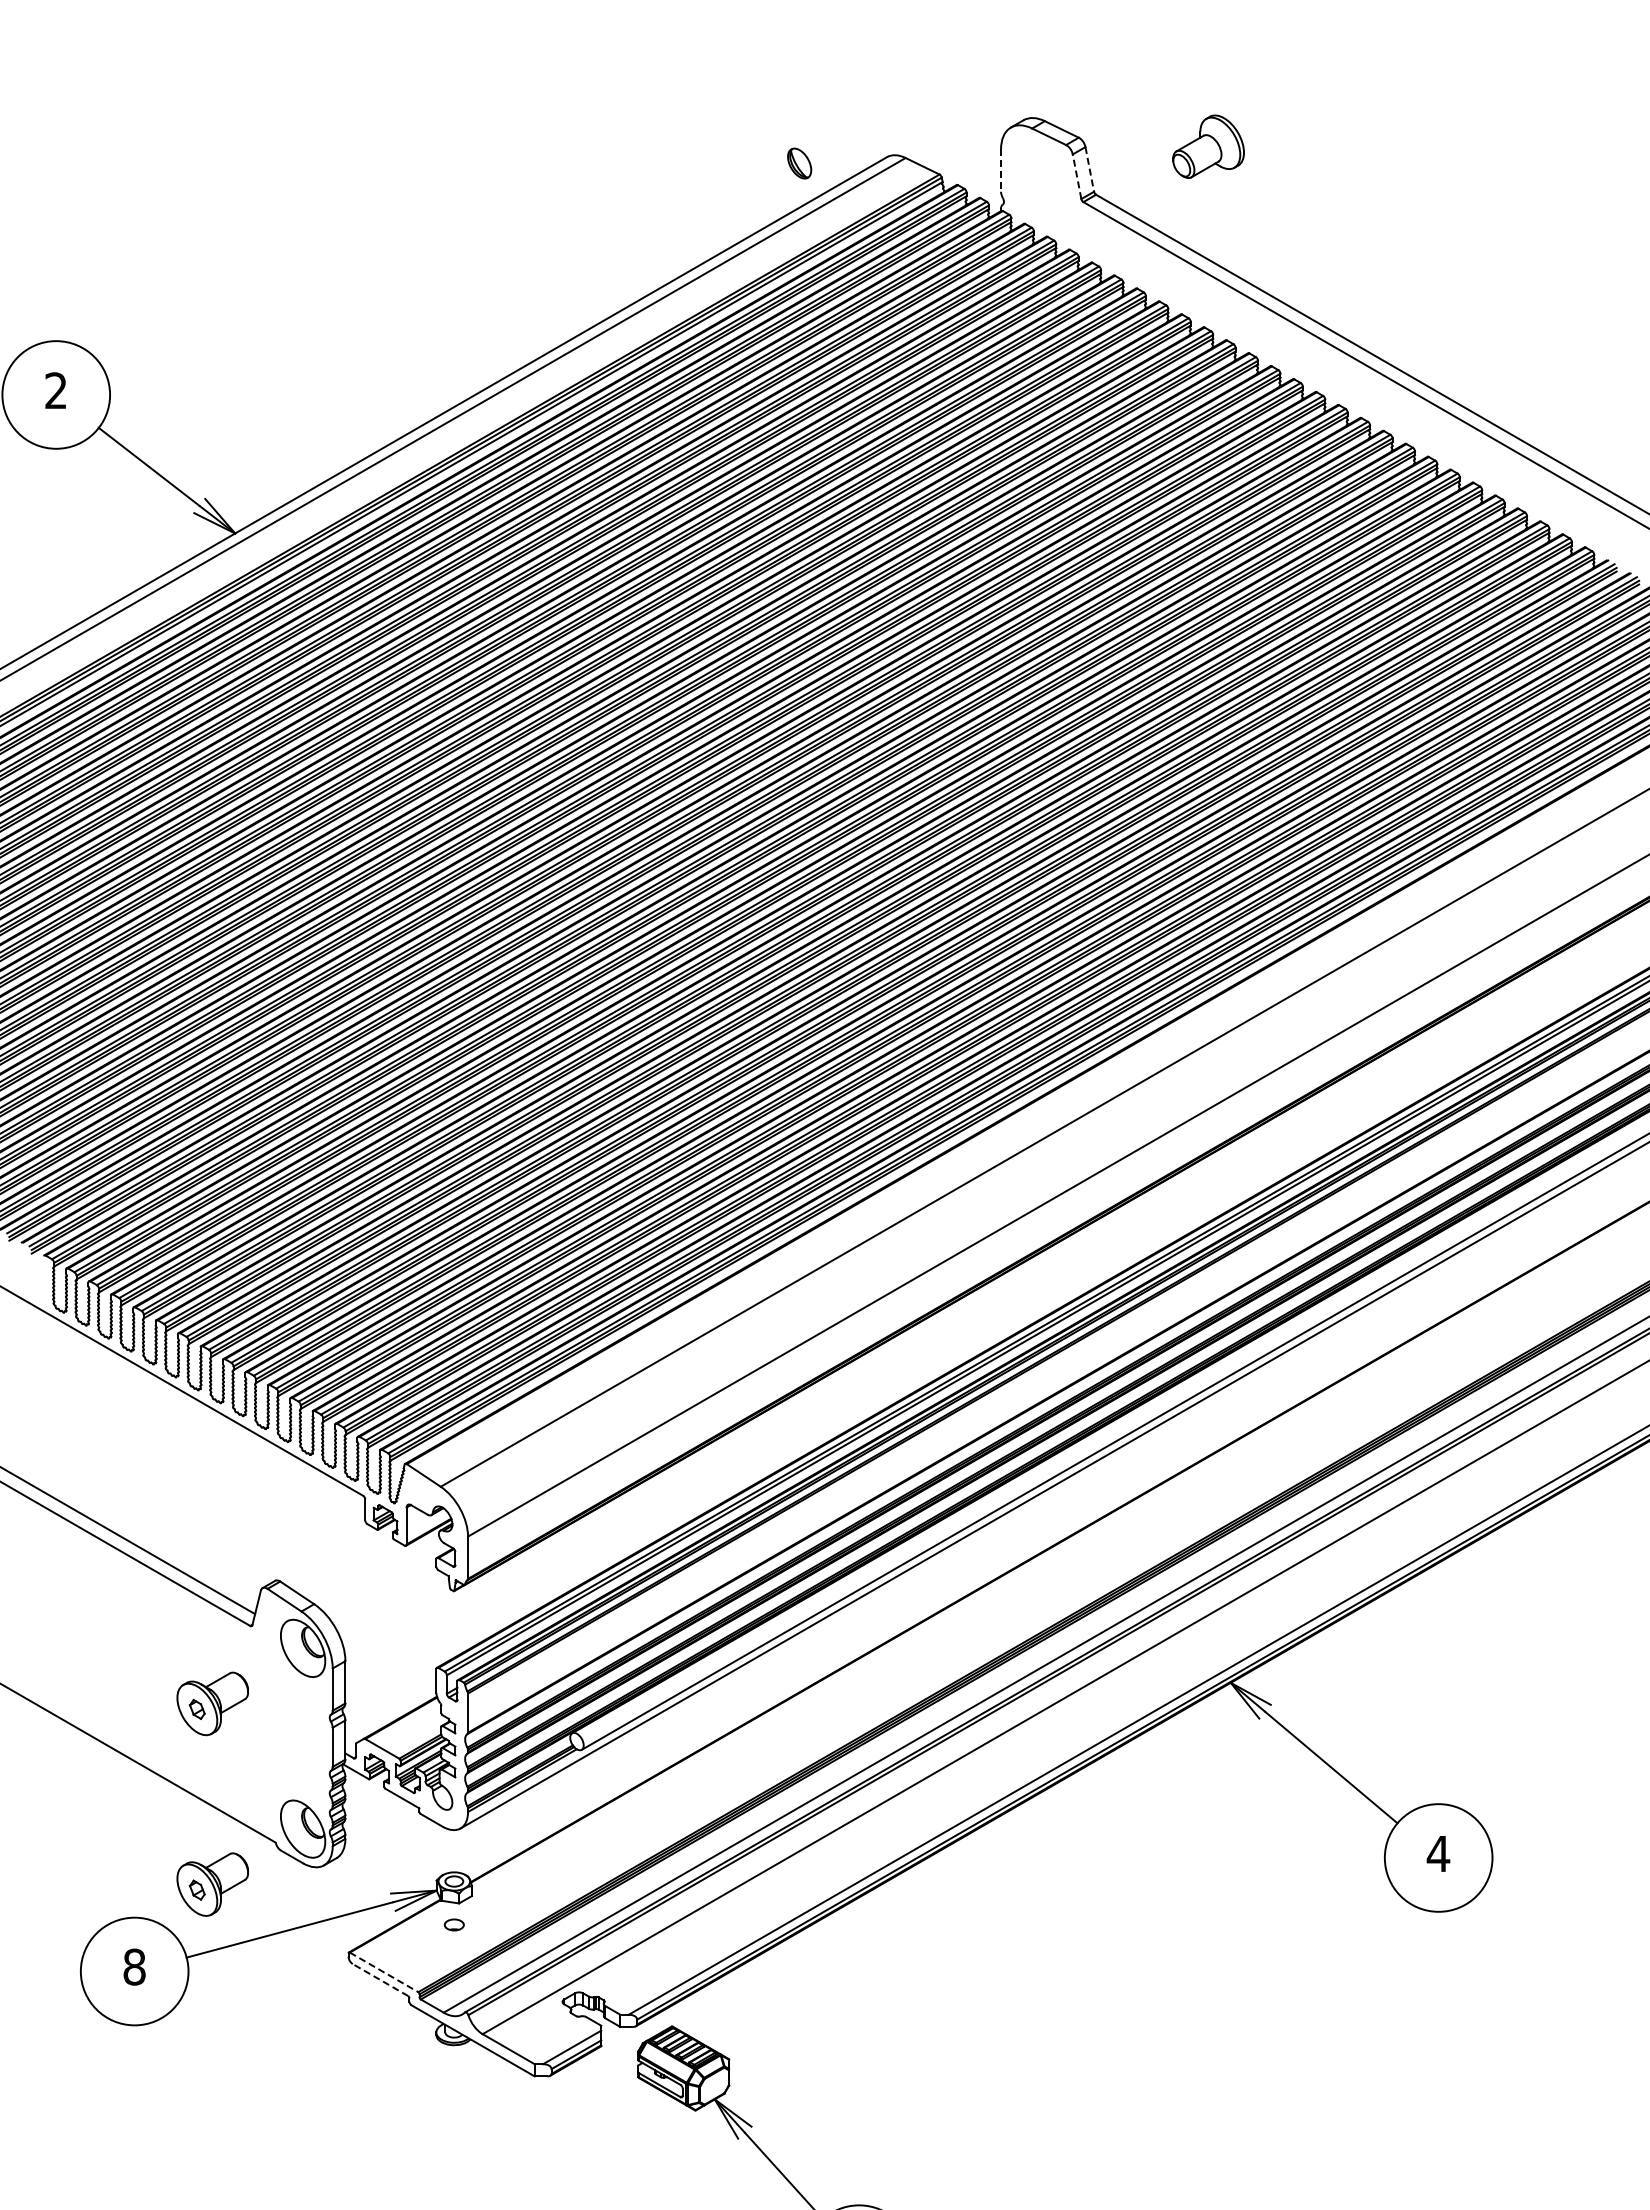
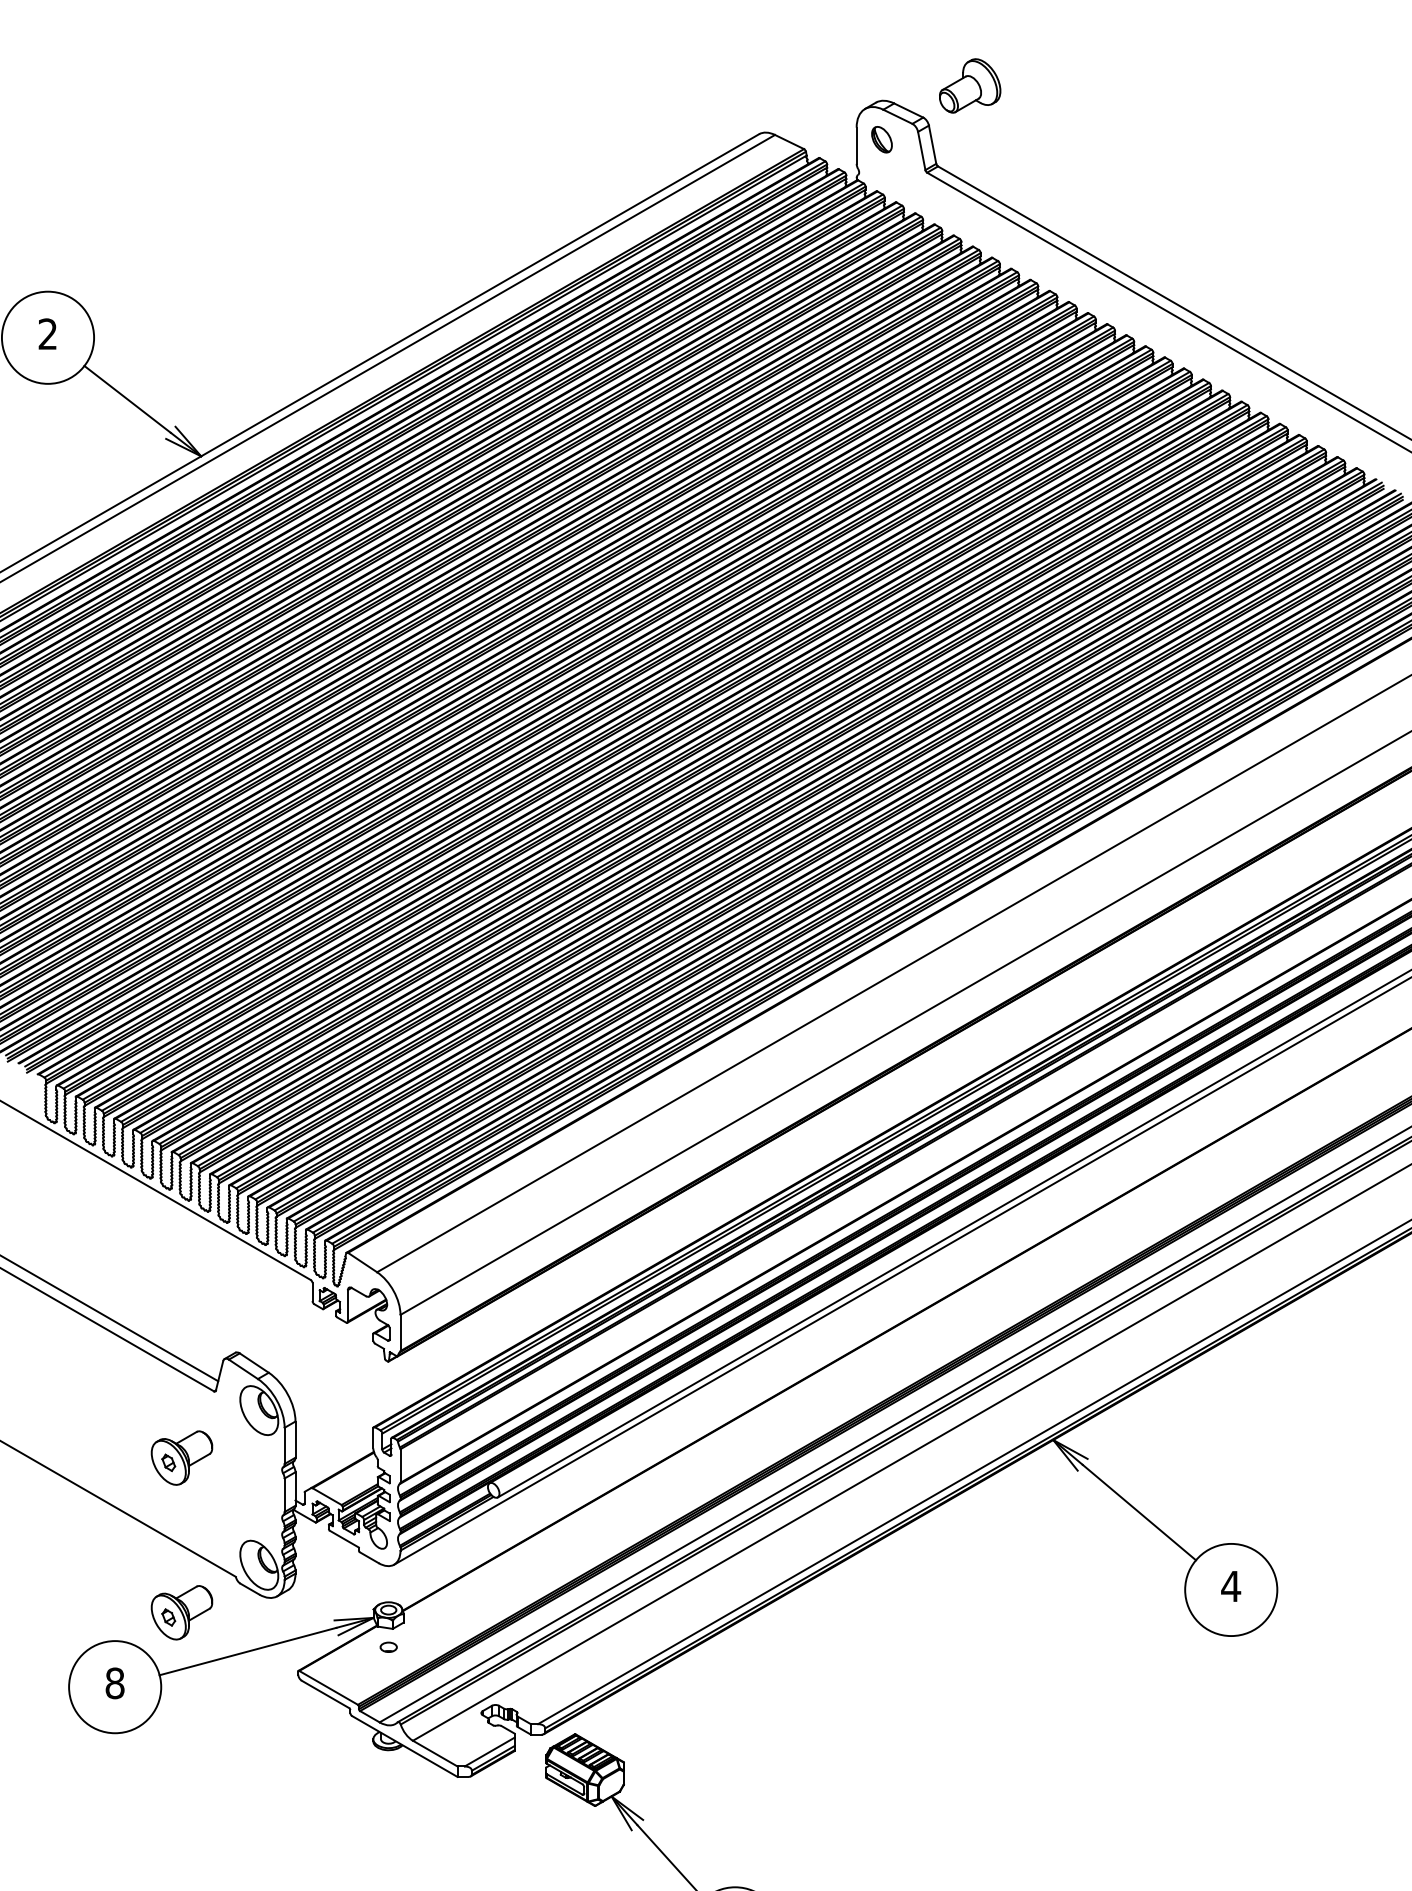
part: (1208, 146) -> (970, 85), moved
part: (799, 163) -> (881, 139), moved
line: (1089, 169) -> (932, 144), dashed -> solid
line: (1001, 171) -> (857, 146), dashed -> solid
line: (1077, 176) -> (922, 150), dashed -> solid
line: (384, 1972) -> (328, 1687), dashed -> solid
line: (380, 1980) -> (325, 1694), dashed -> solid

